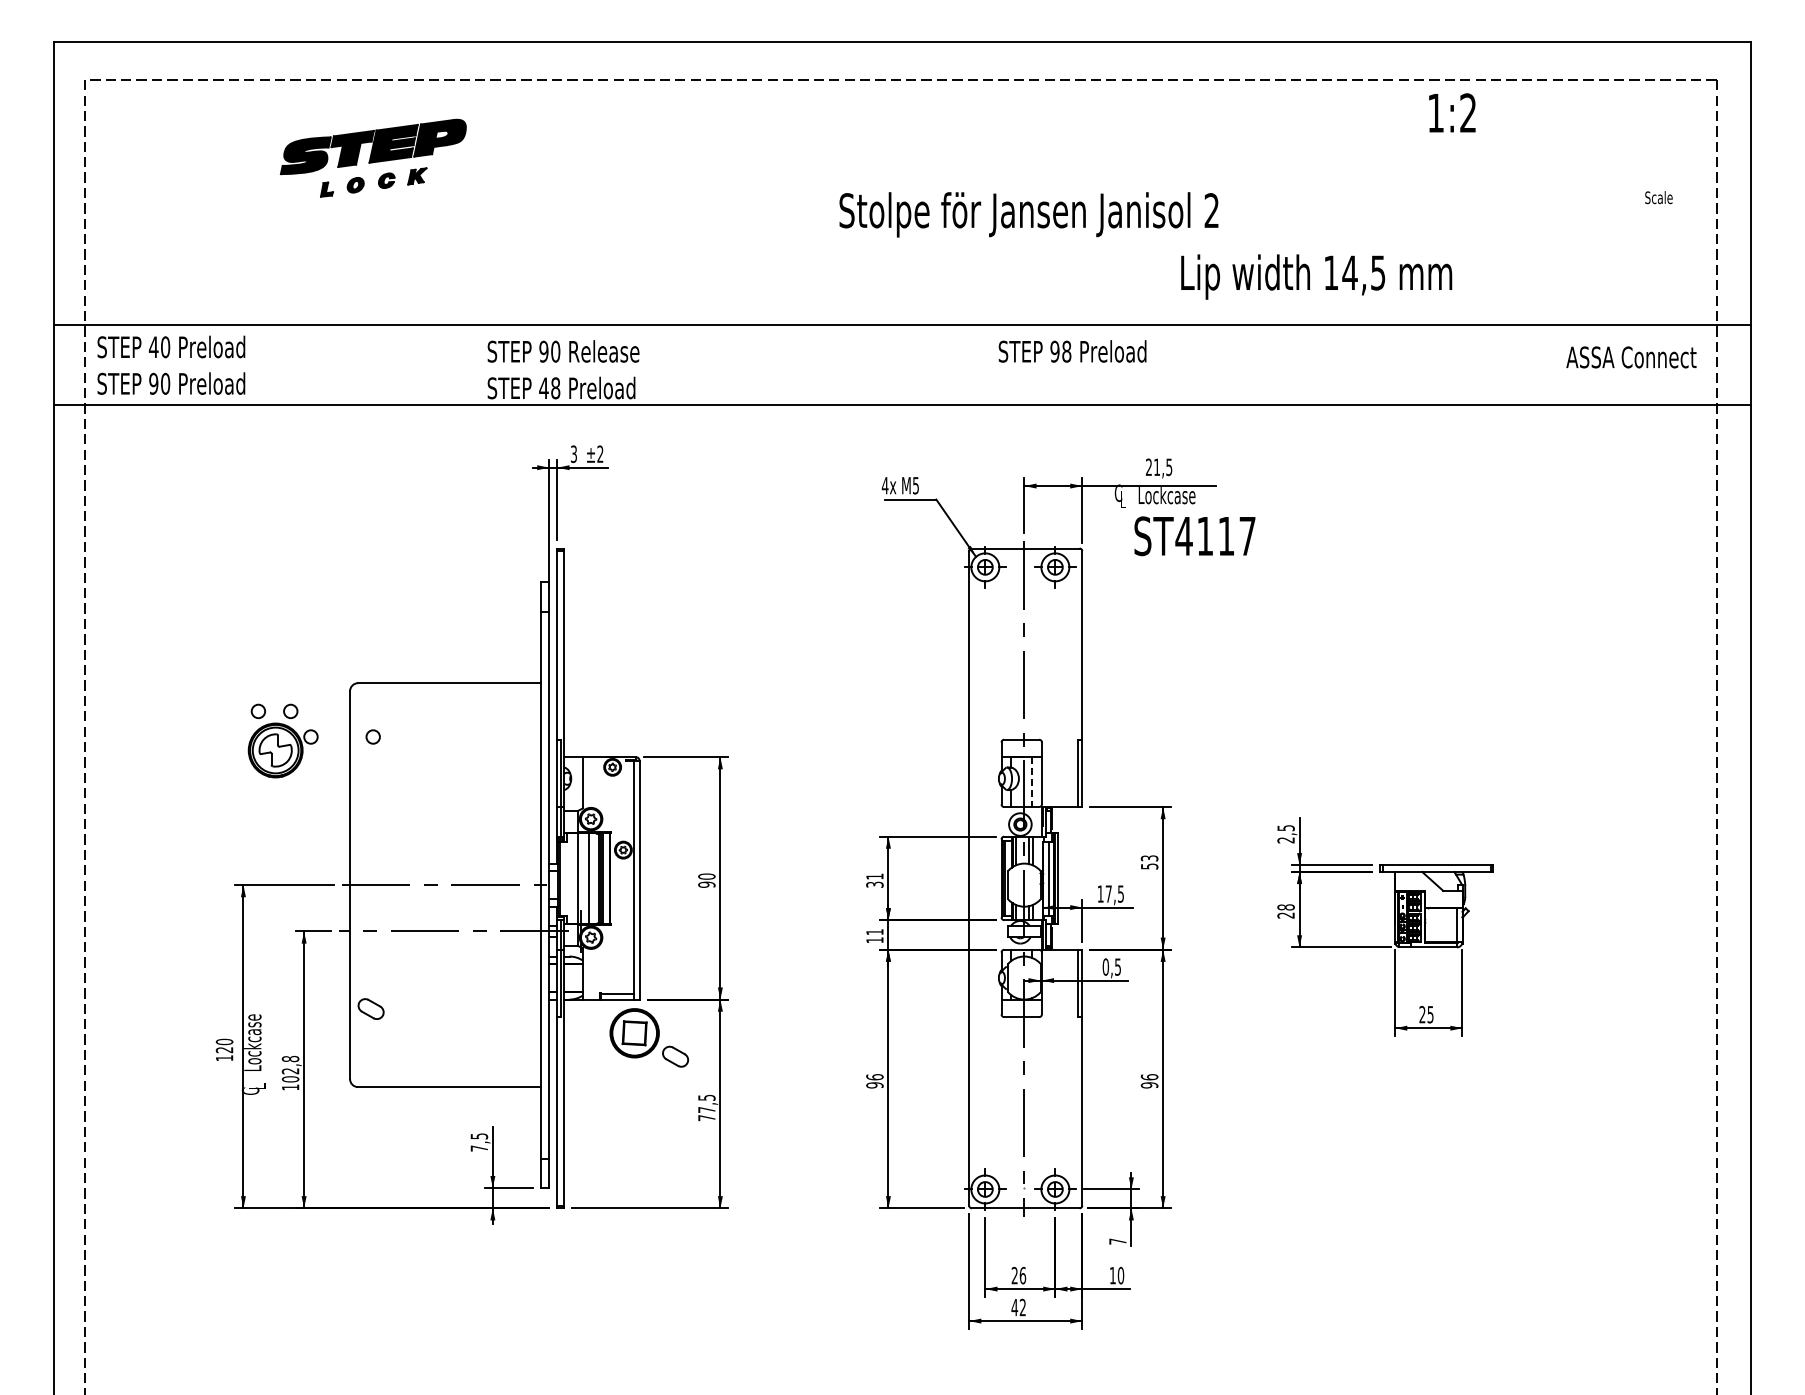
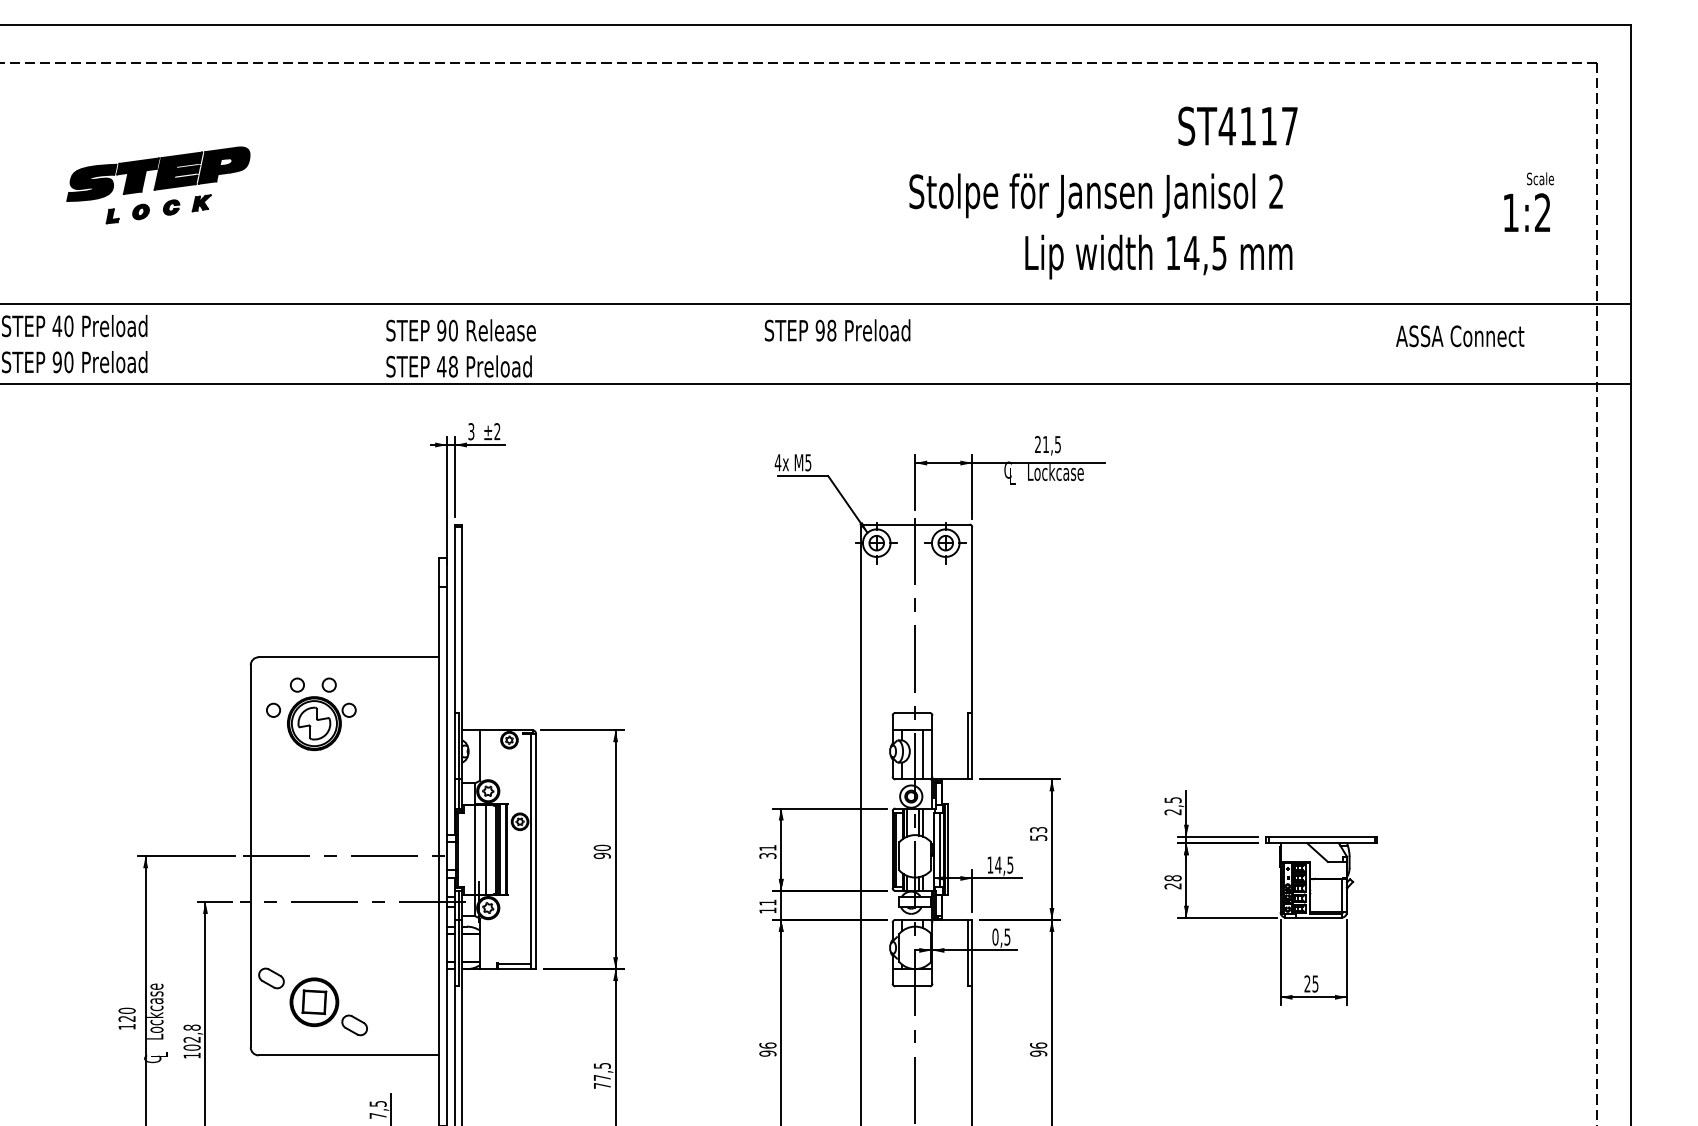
text: (1452, 112) -> (1527, 212), moved
part: (372, 157) -> (157, 184), moved
text: (1028, 214) -> (1095, 195), moved
text: (1316, 276) -> (1158, 256), moved
text: (1072, 351) -> (837, 330), moved
text: (1631, 357) -> (1460, 336), moved
text: (1194, 536) -> (1237, 126), moved
part: (282, 740) -> (321, 713), moved
line: (1032, 782) -> (923, 755), dashed -> solid
text: (1108, 893) -> (998, 864), 17,5 -> 14,5
part: (649, 1037) -> (329, 1006), moved

